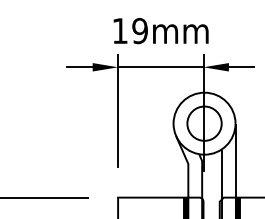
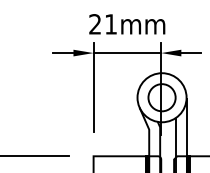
text: (129, 31) -> (102, 24), 19mm -> 21mm

